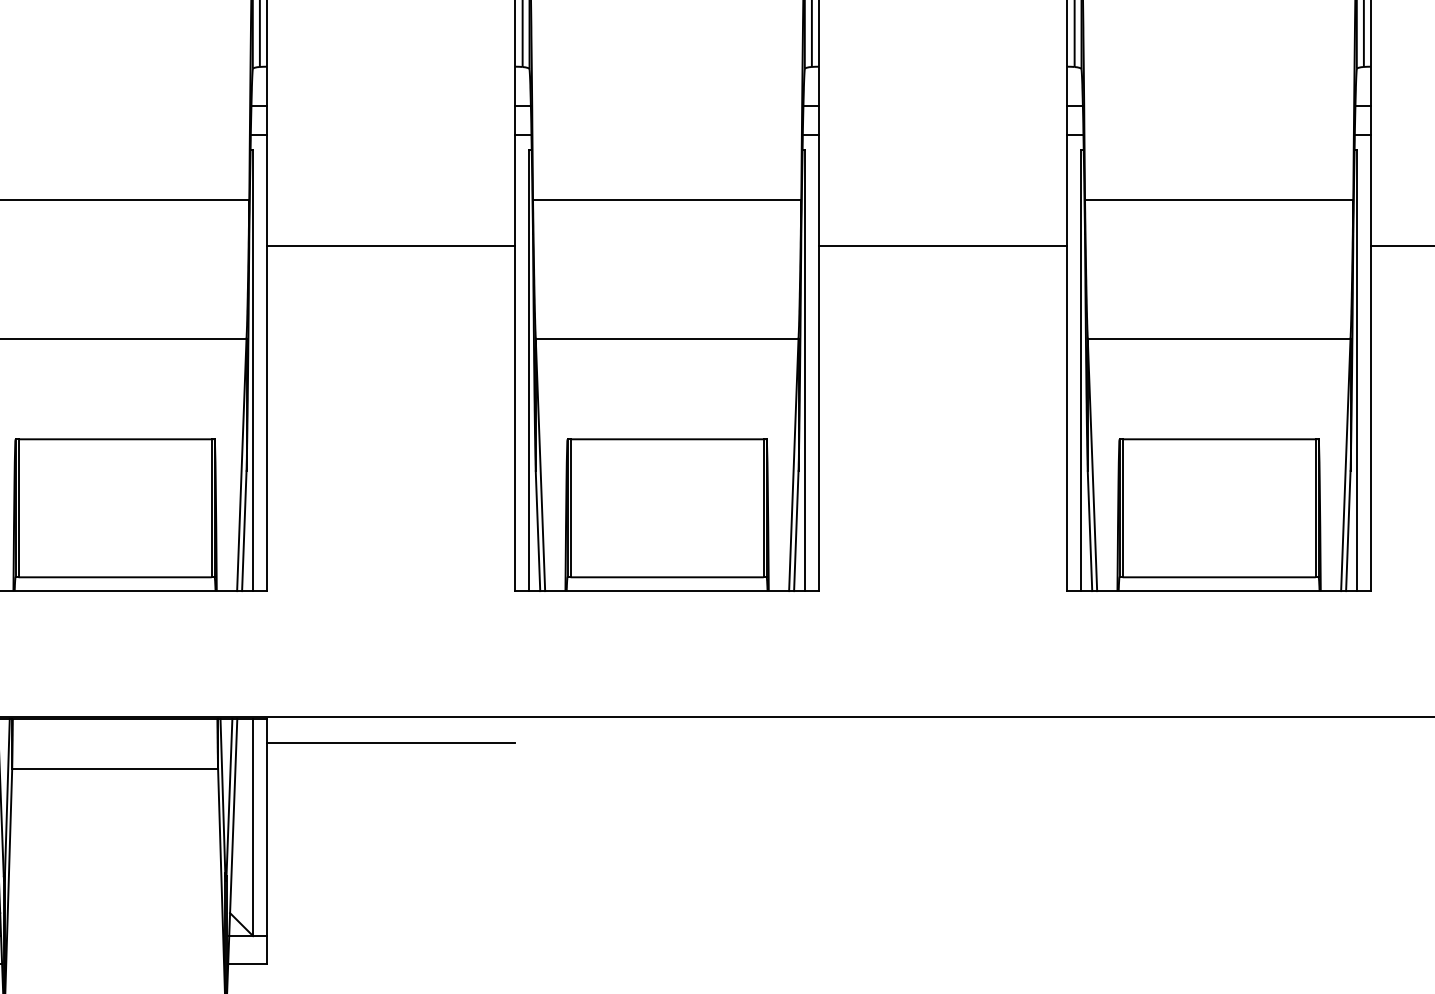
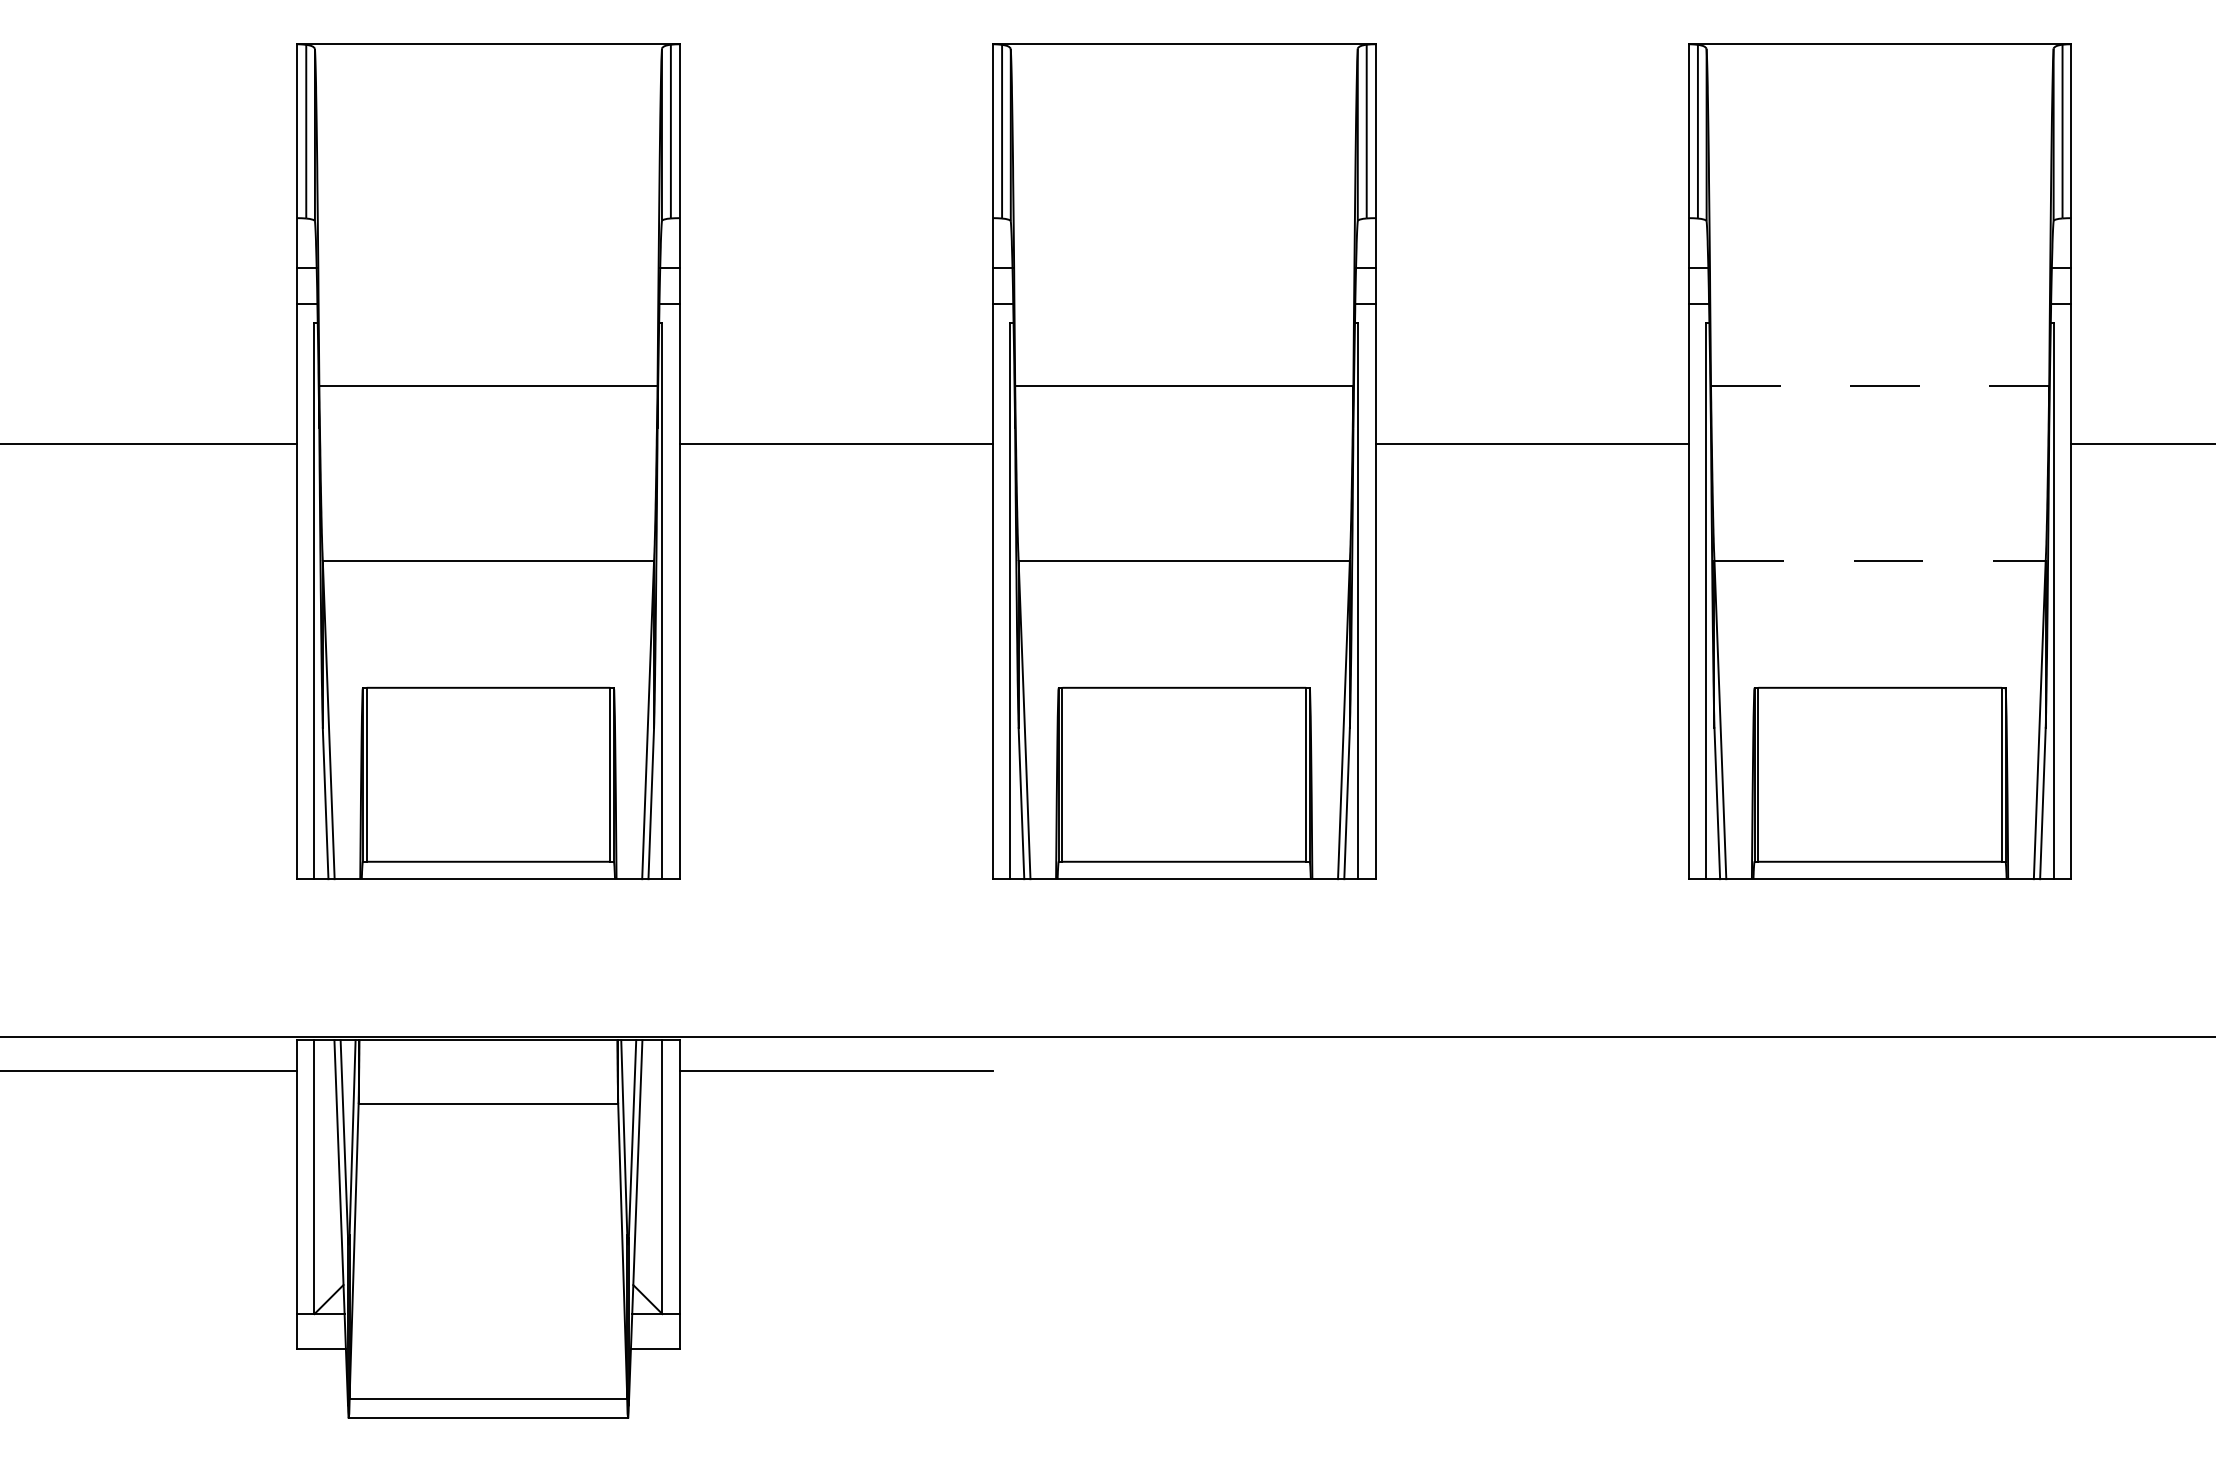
line: (1219, 200) -> (1880, 386), solid -> dashed
line: (1219, 338) -> (1880, 560), solid -> dashed

